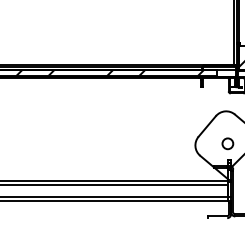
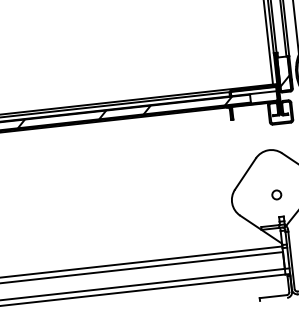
circle: (227, 143) -> (276, 194), size x0.6

